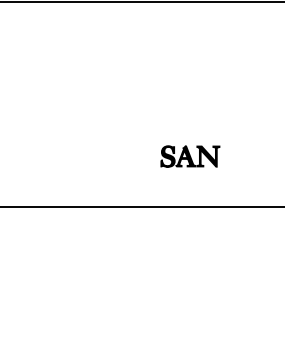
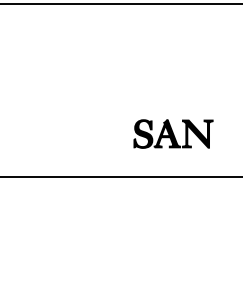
part: (190, 155) -> (173, 133), size x1.6

